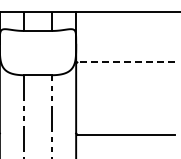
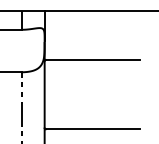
line: (126, 62) -> (92, 60), dashed -> solid

